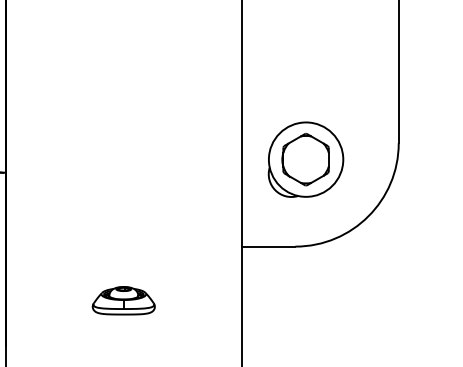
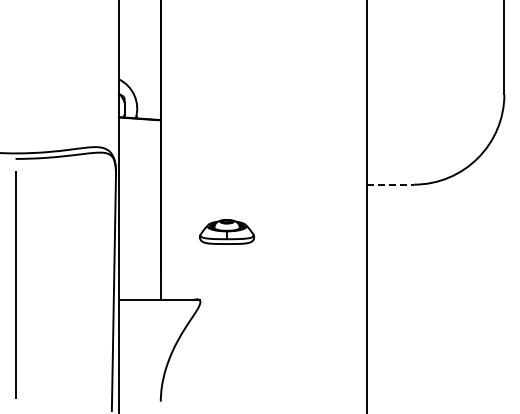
part: (305, 159) -> (422, 108), removed
line: (269, 246) -> (391, 184), solid -> dashed
part: (124, 300) -> (227, 231), moved

